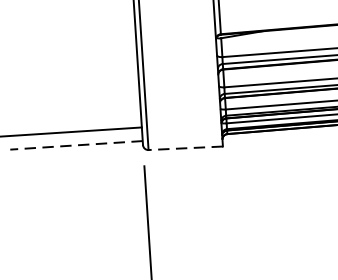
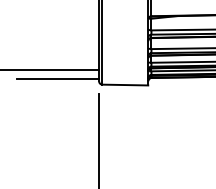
line: (76, 144) -> (58, 78), dashed -> solid
line: (186, 148) -> (125, 85), dashed -> solid

